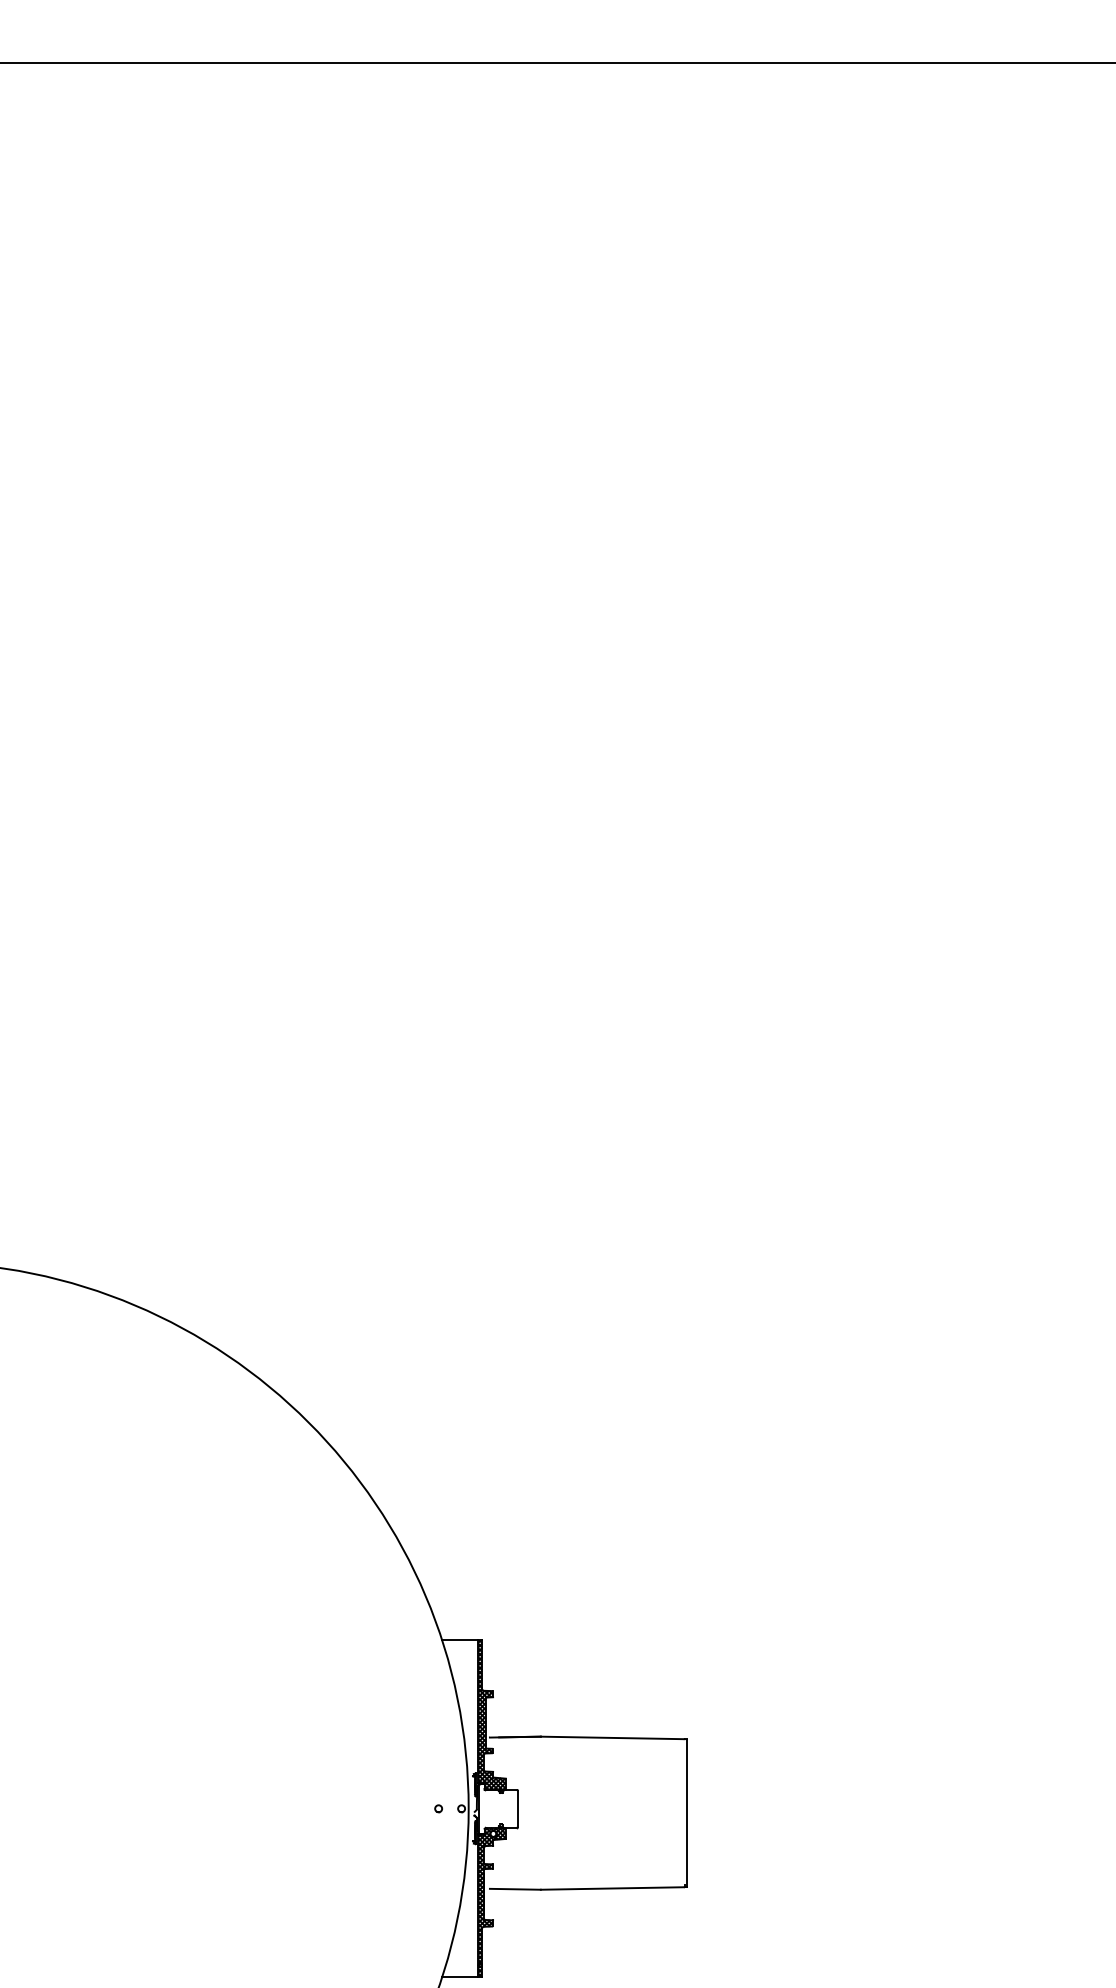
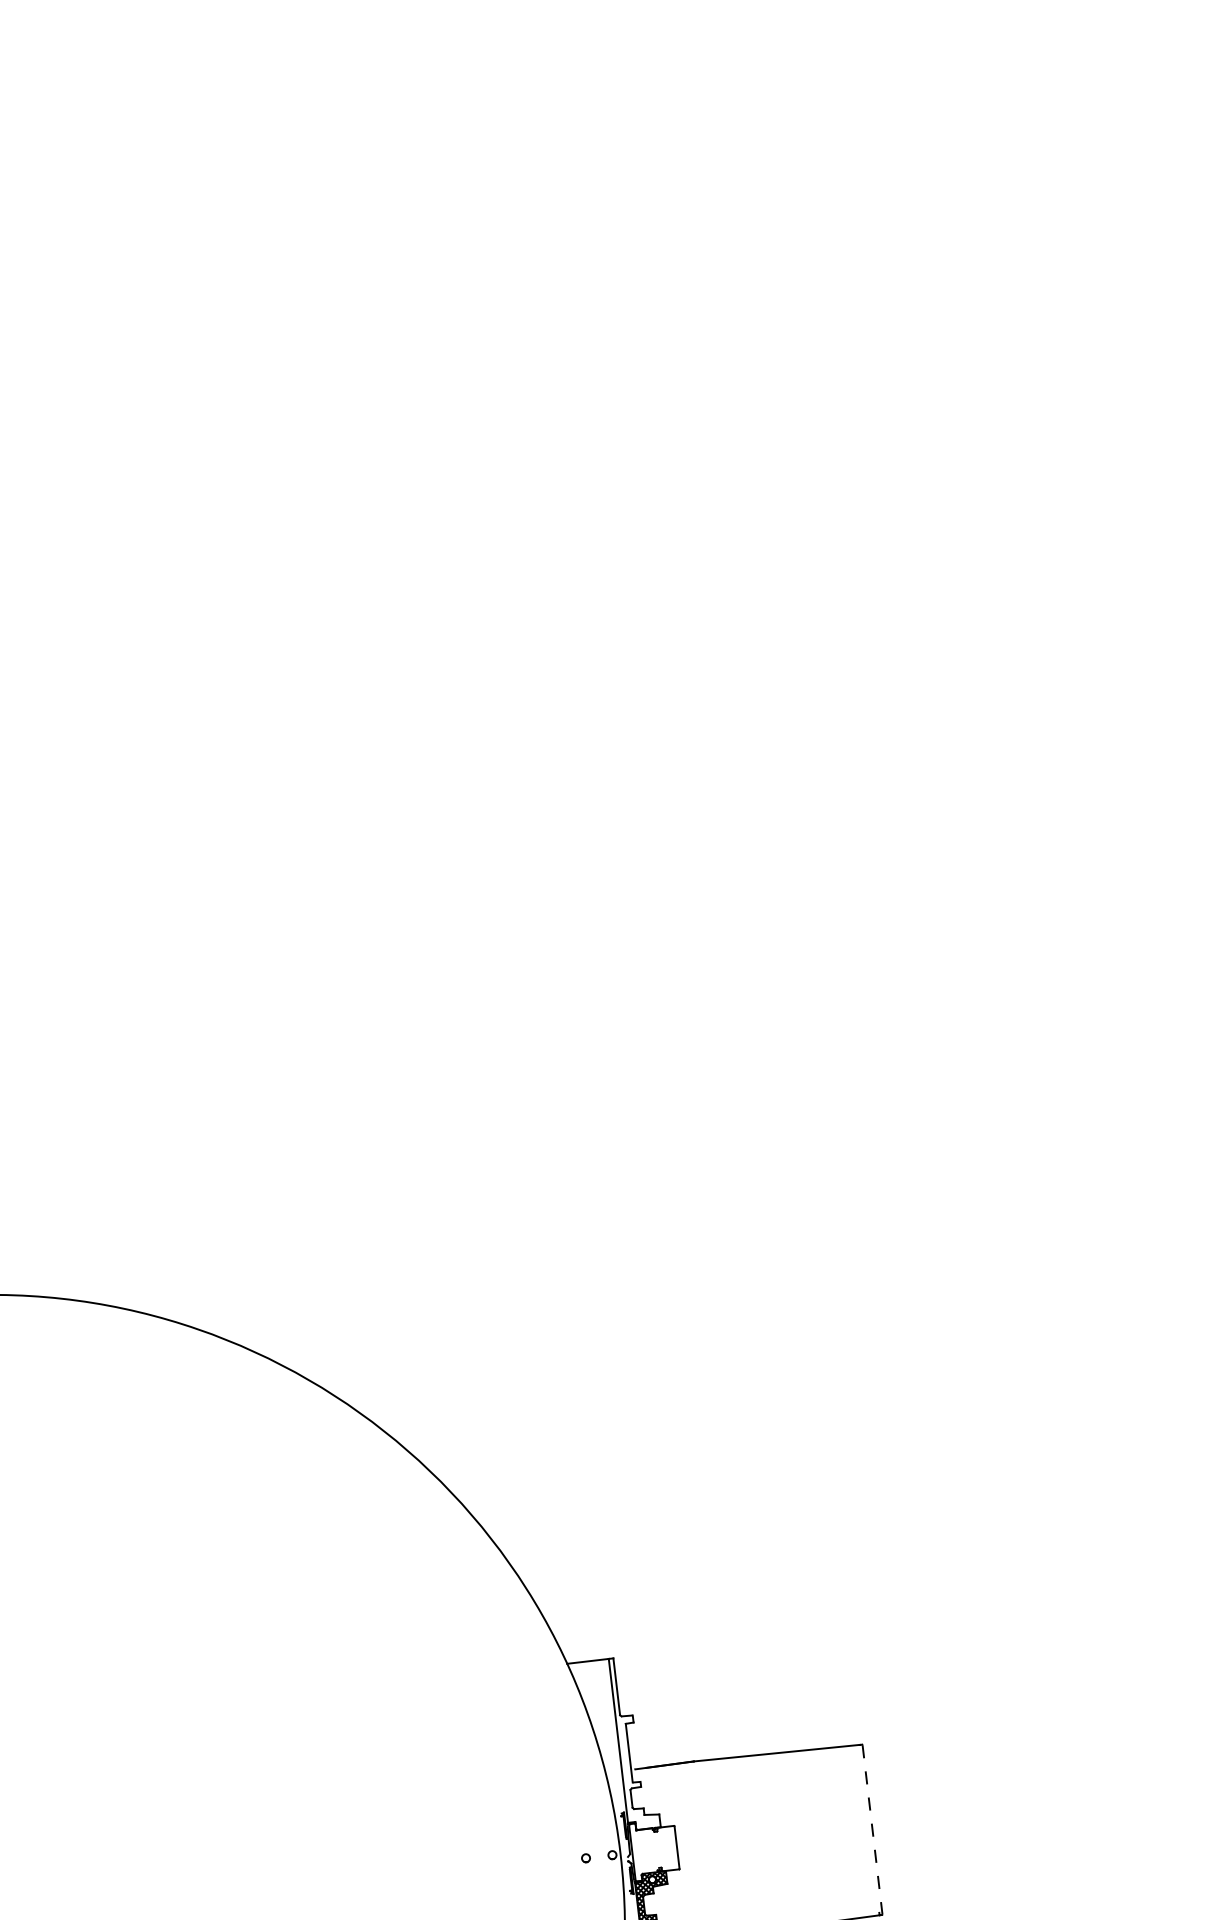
hatch: (491, 1715) -> (634, 1743), removed
line: (687, 1813) -> (873, 1830), solid -> dashed

